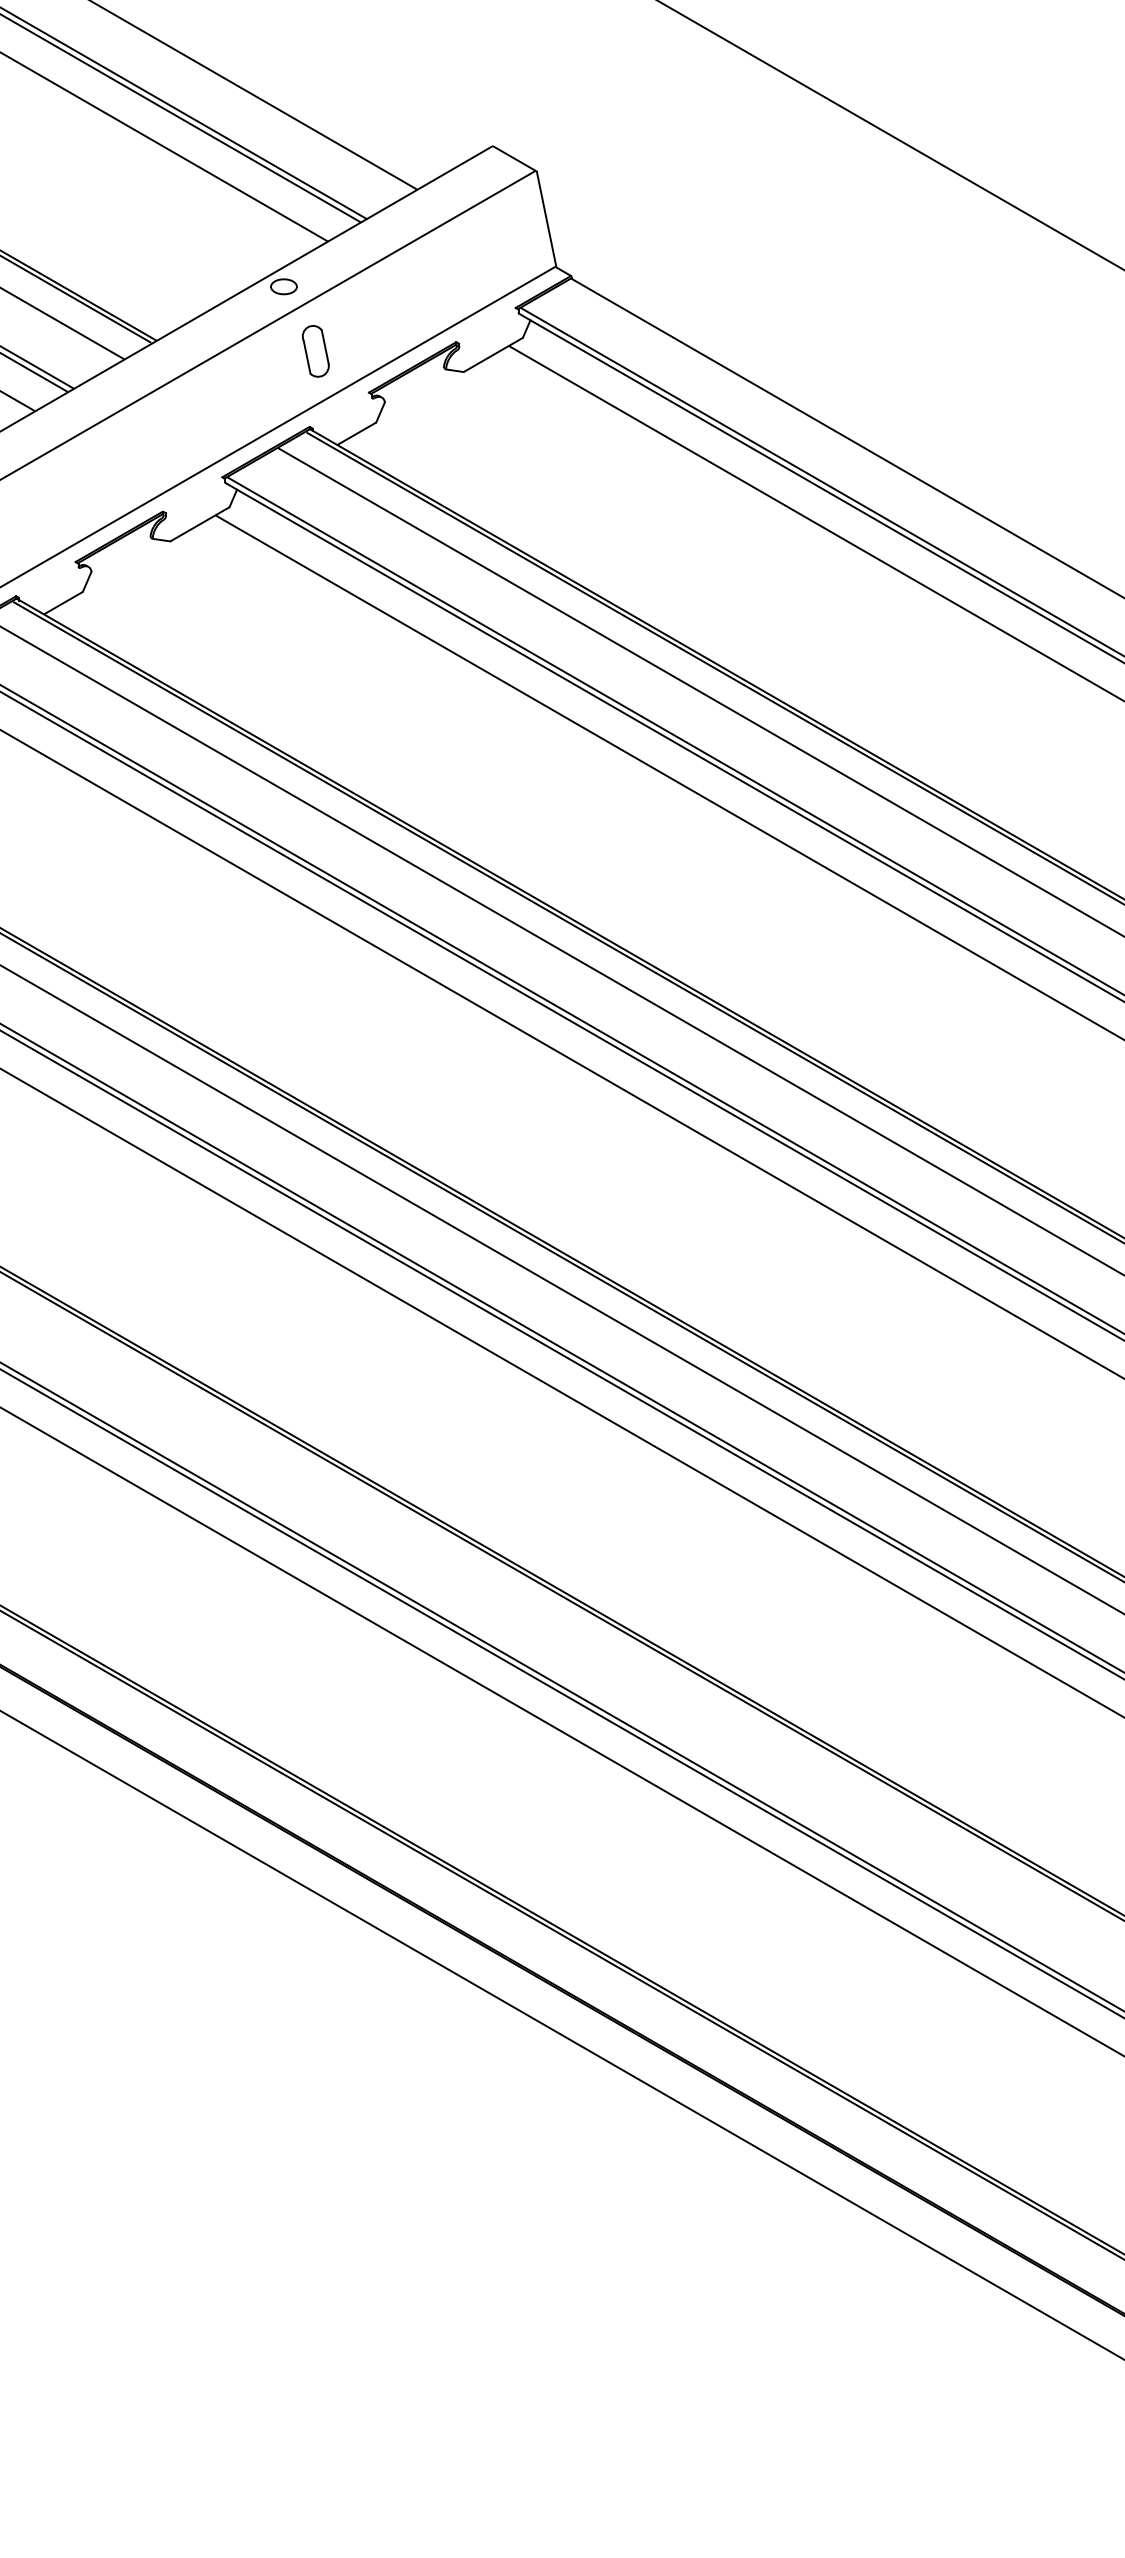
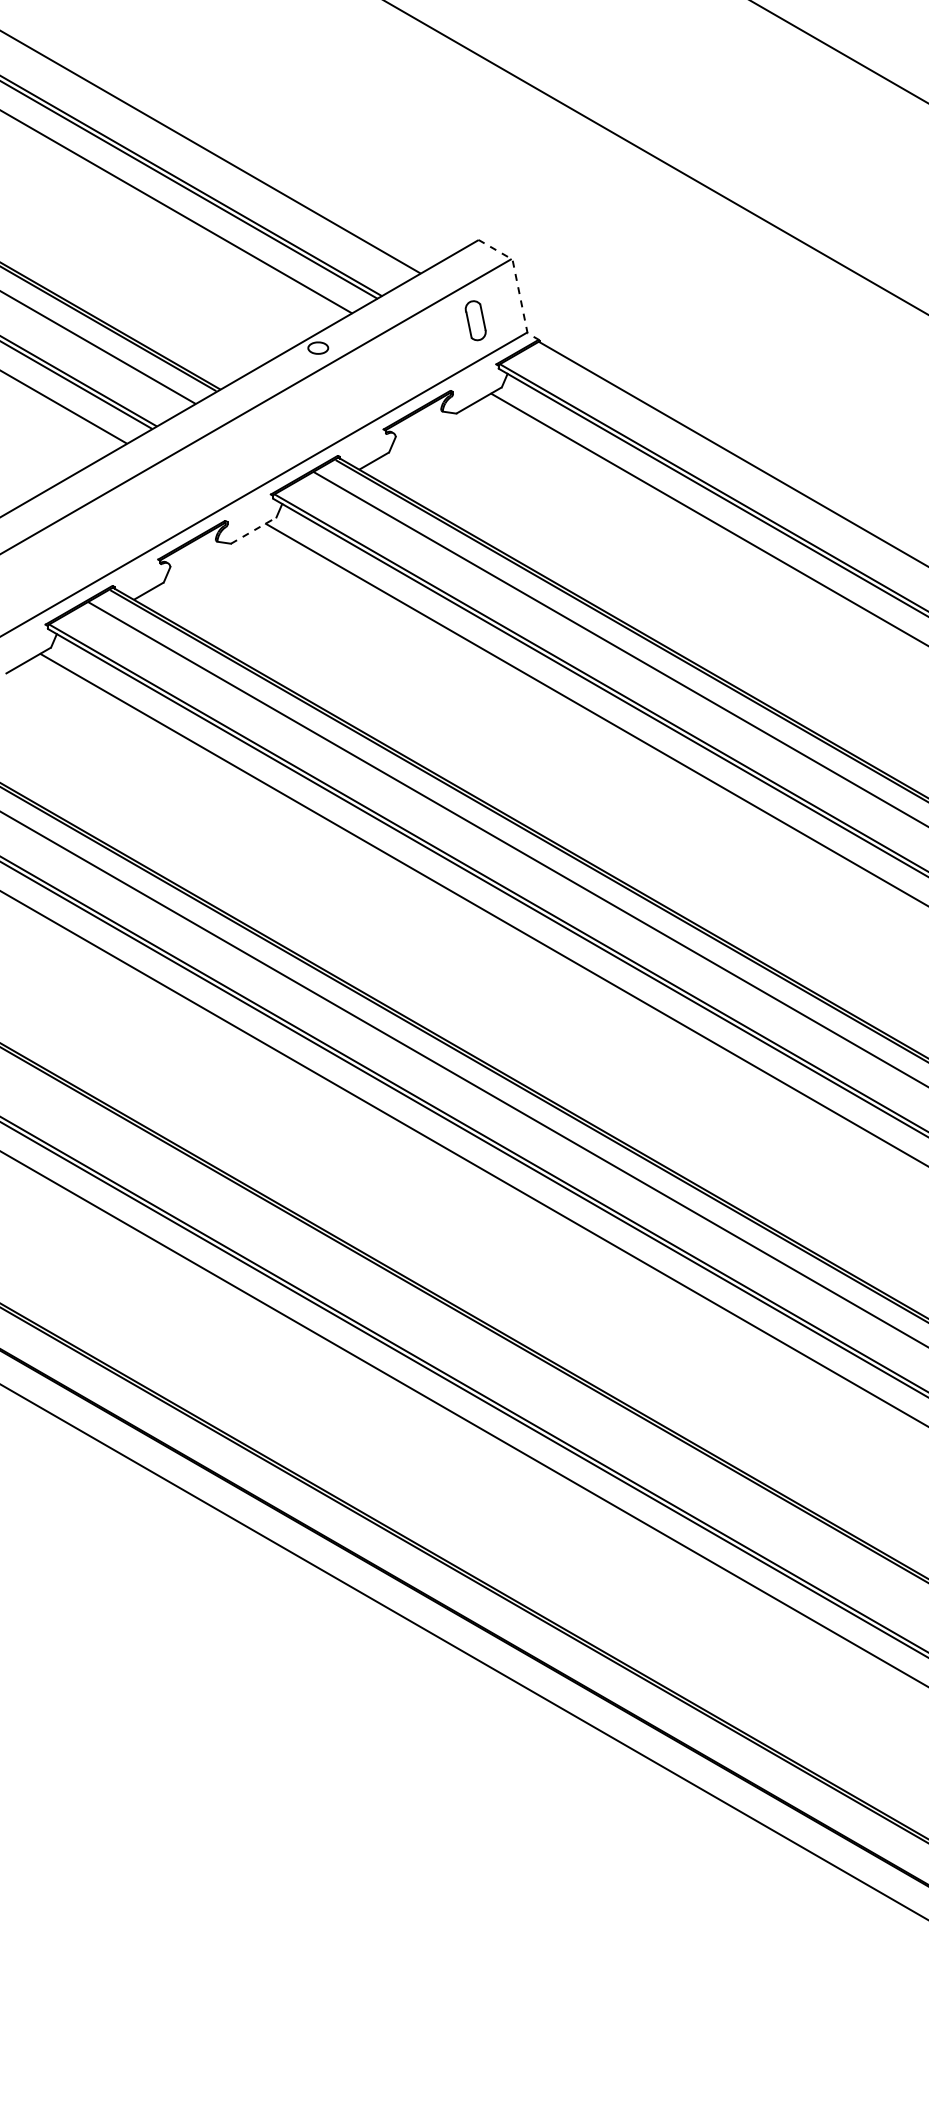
line: (543, 202) -> (517, 283), solid -> dashed
part: (315, 351) -> (475, 320), moved
line: (200, 524) -> (254, 530), solid -> dashed

